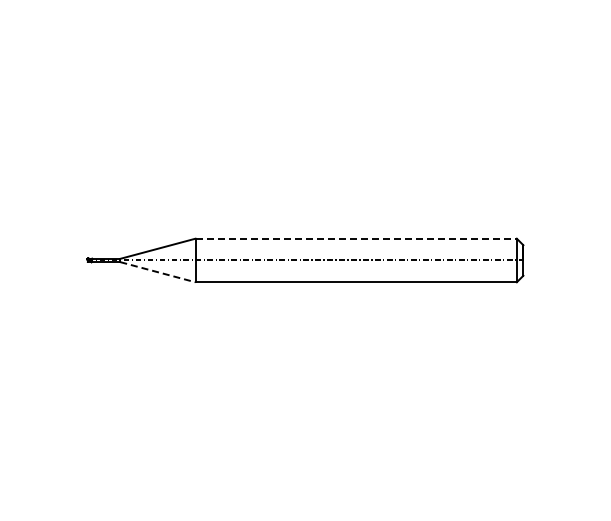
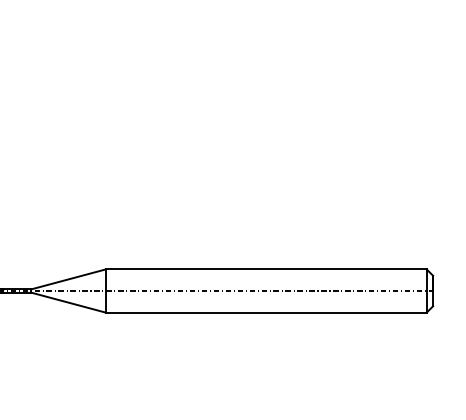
line: (356, 238) -> (266, 269), dashed -> solid
line: (157, 272) -> (68, 302), dashed -> solid

